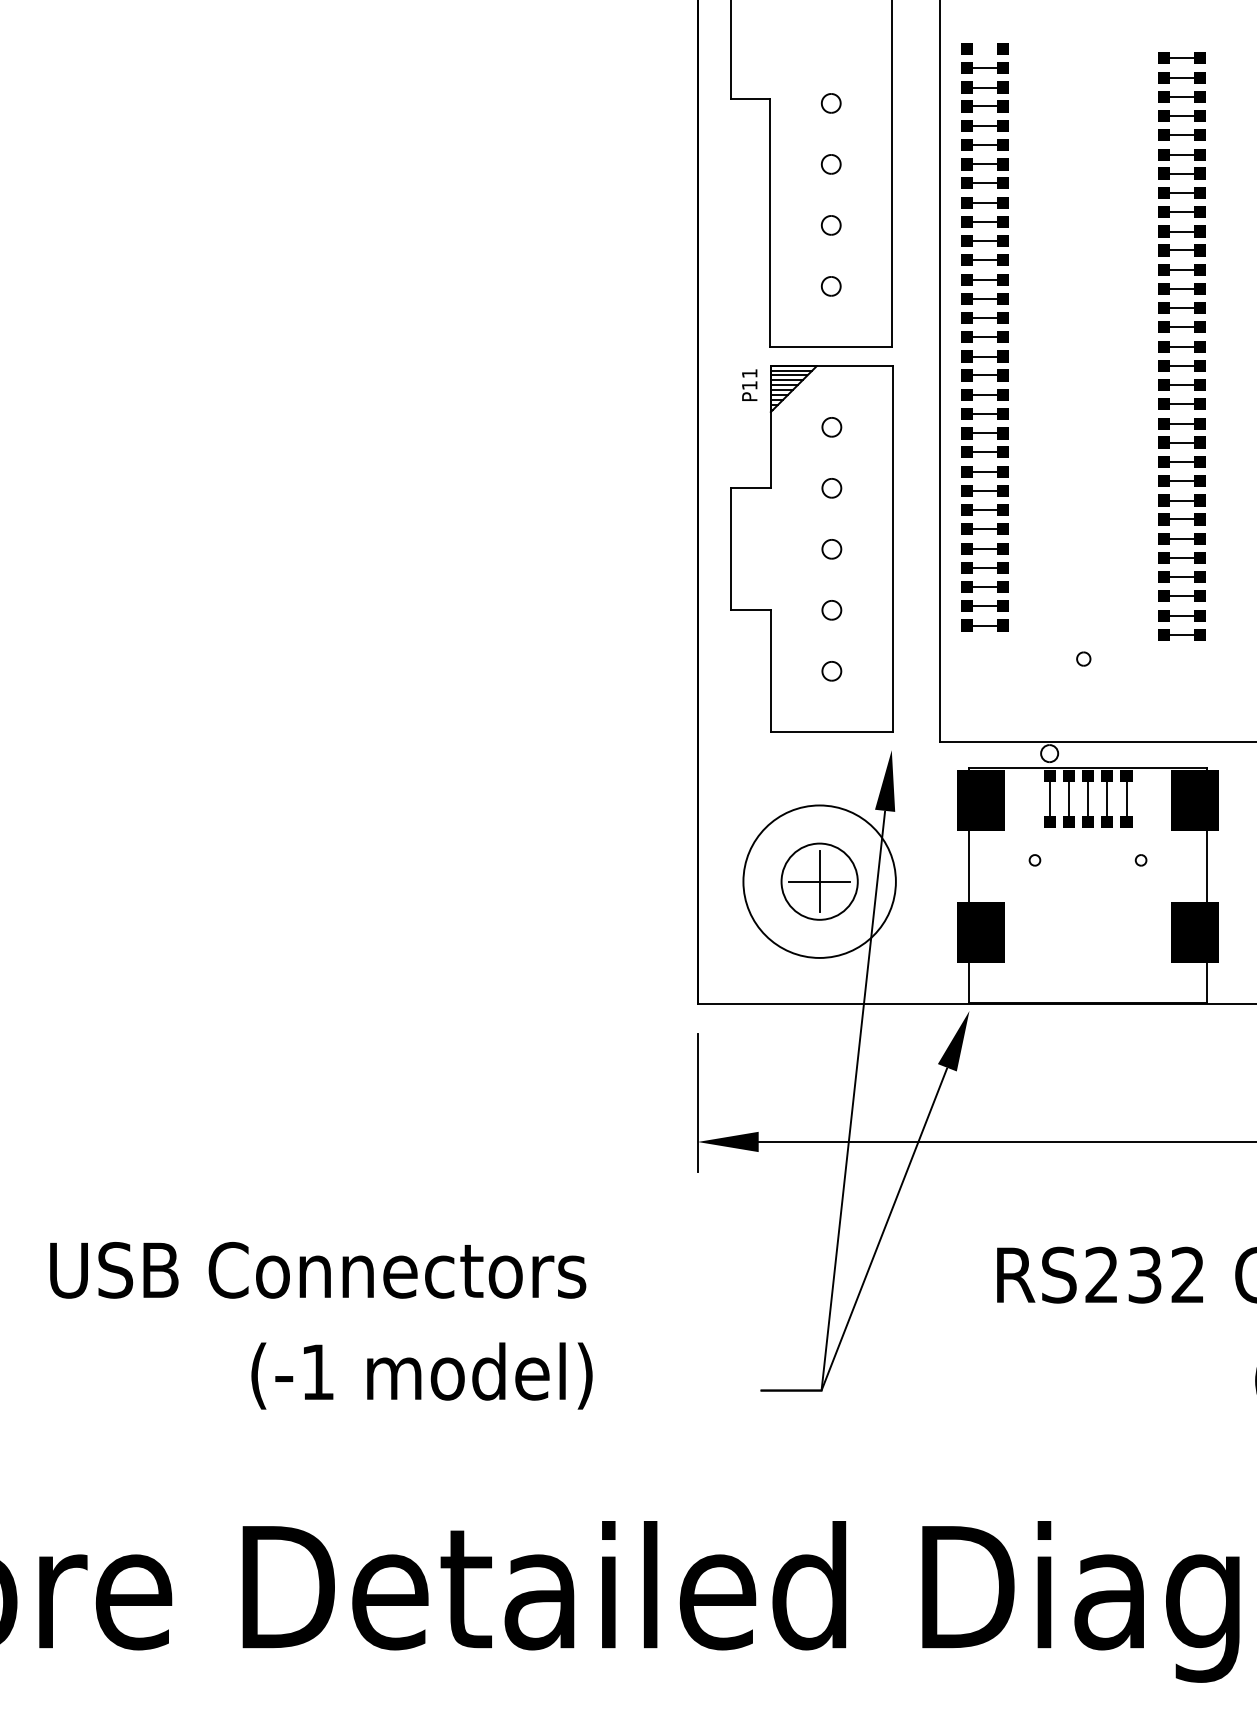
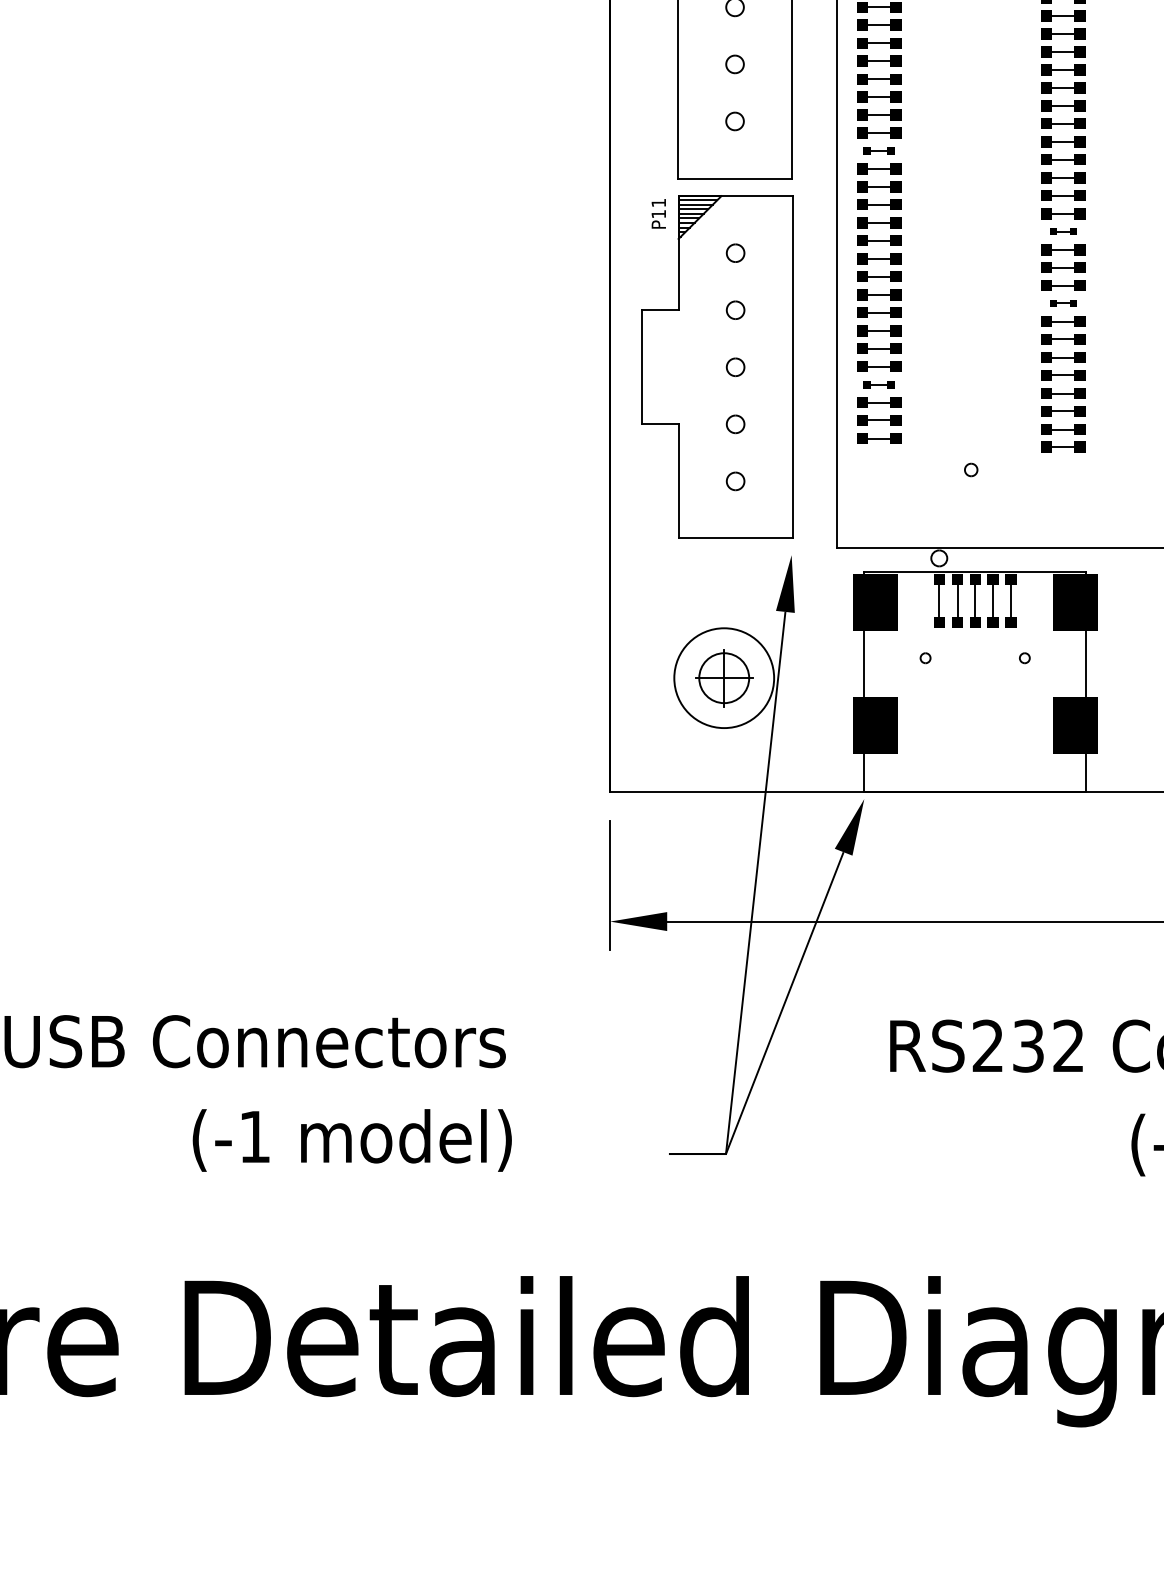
part: (984, 317) -> (878, 150), size x0.7
part: (1181, 403) -> (1062, 230), size x0.6
part: (1181, 480) -> (1062, 302), size x0.6
part: (984, 567) -> (878, 384), size x0.7
circle: (819, 881) -> (724, 677), size x0.7
circle: (819, 881) -> (724, 677), size x0.7

